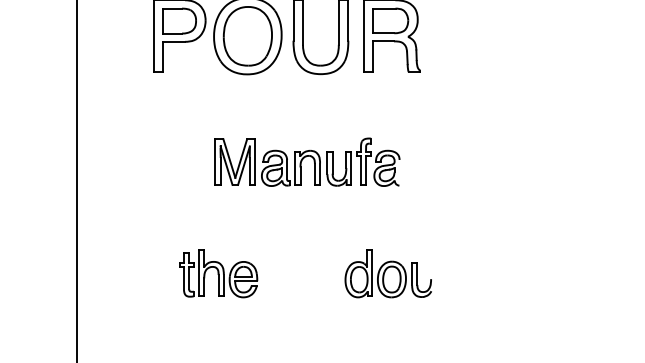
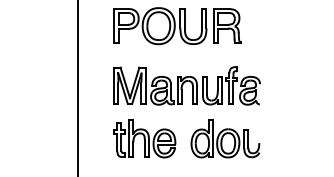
part: (306, 161) -> (186, 85), size x1.67
part: (217, 272) -> (144, 138), size x1.67
part: (388, 272) -> (225, 138), size x1.67

